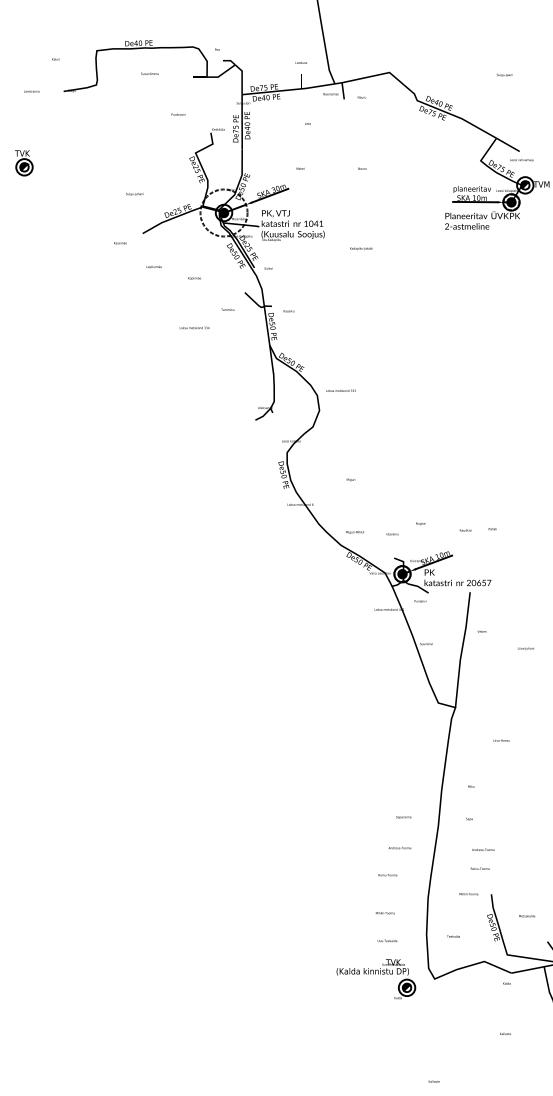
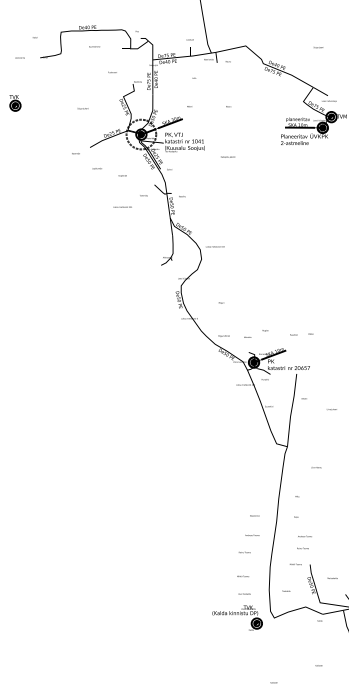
text: (133, 193) -> (82, 108), moved
text: (504, 1033) -> (318, 665), moved

